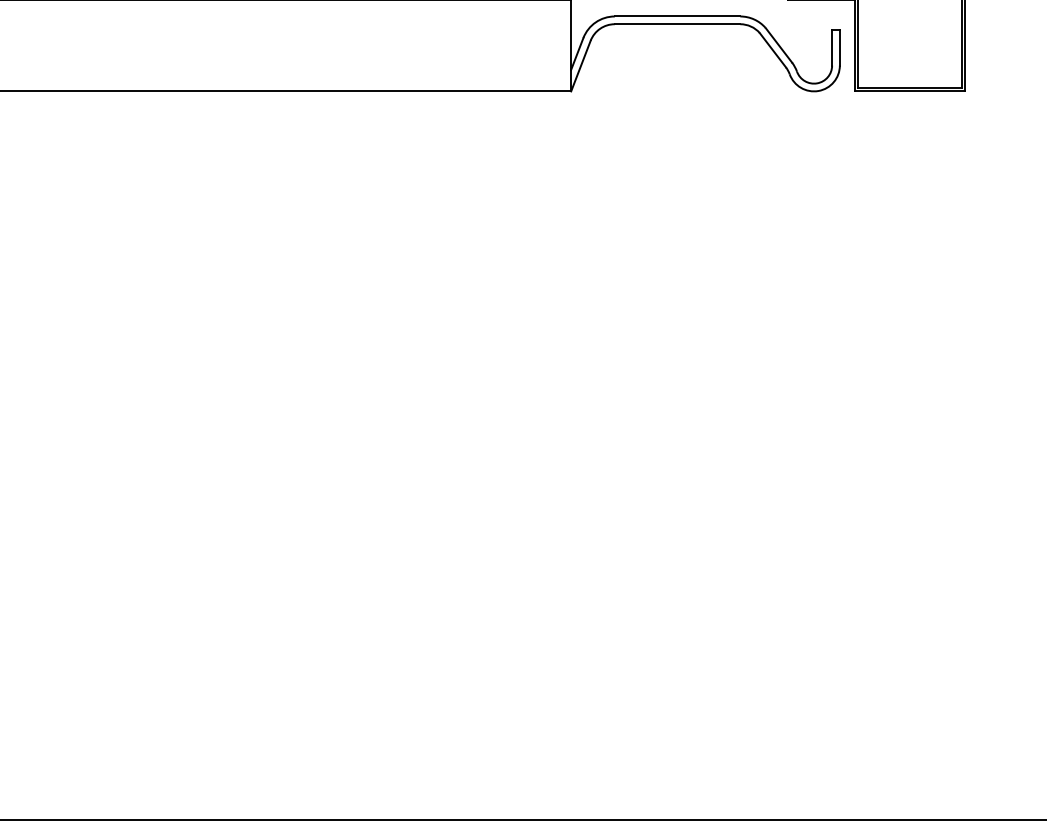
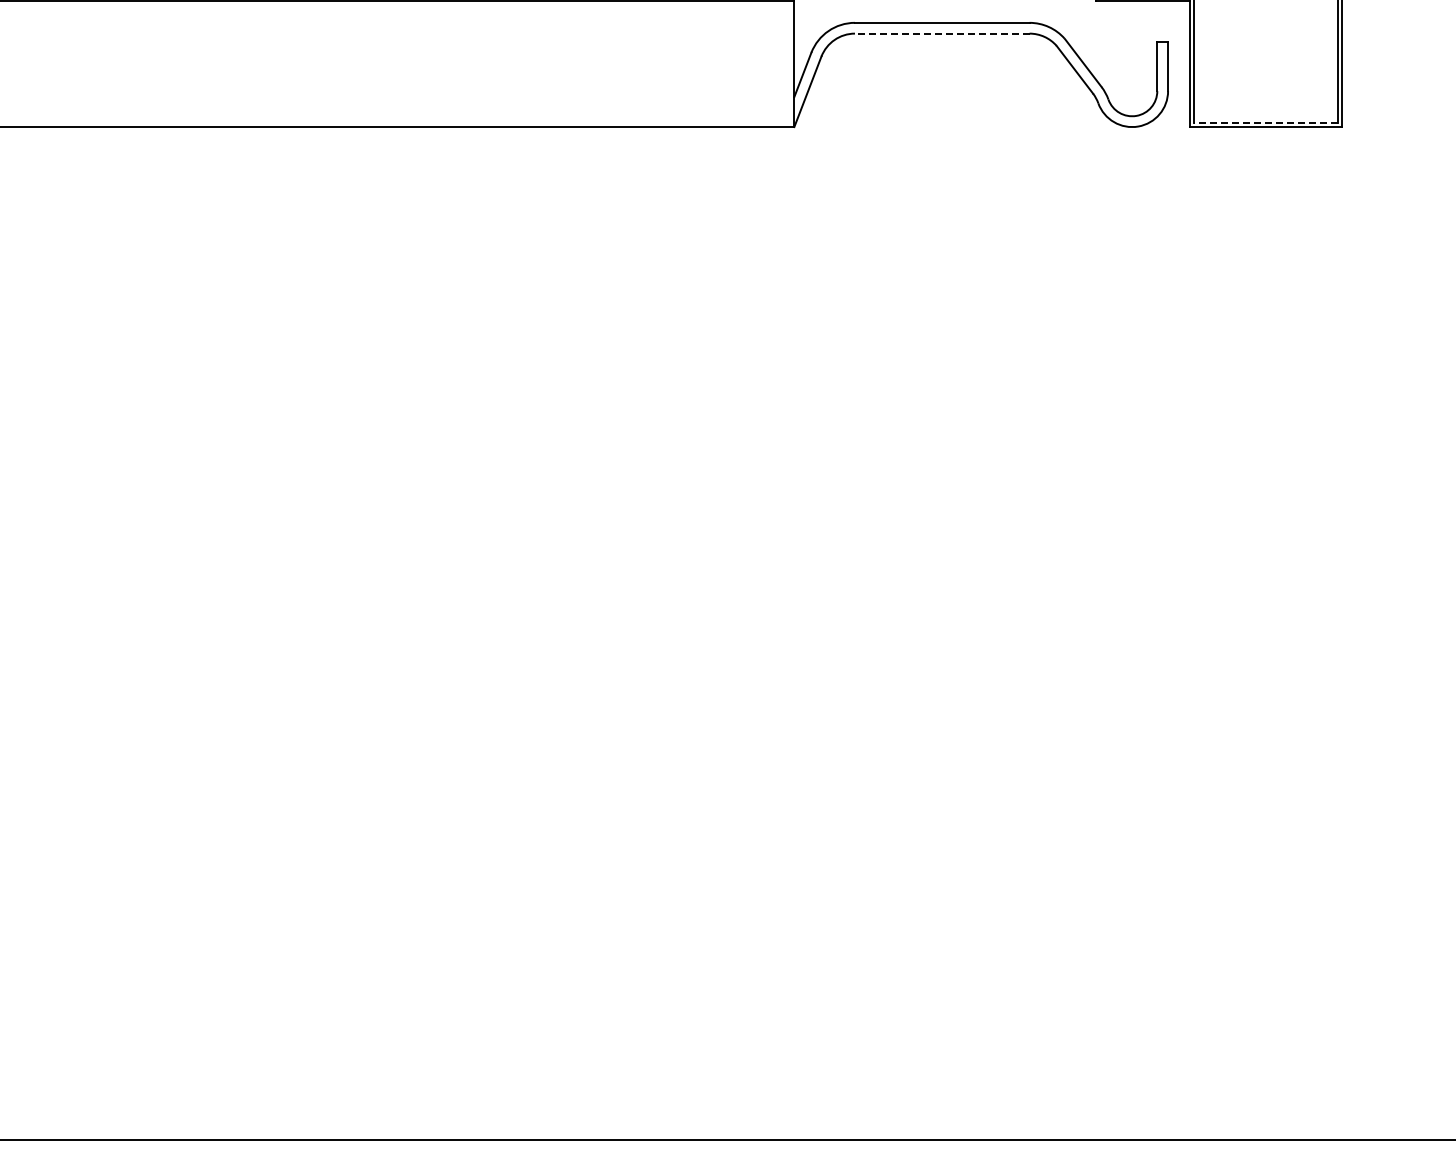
line: (676, 24) -> (941, 33), solid -> dashed
line: (909, 88) -> (1265, 122), solid -> dashed

